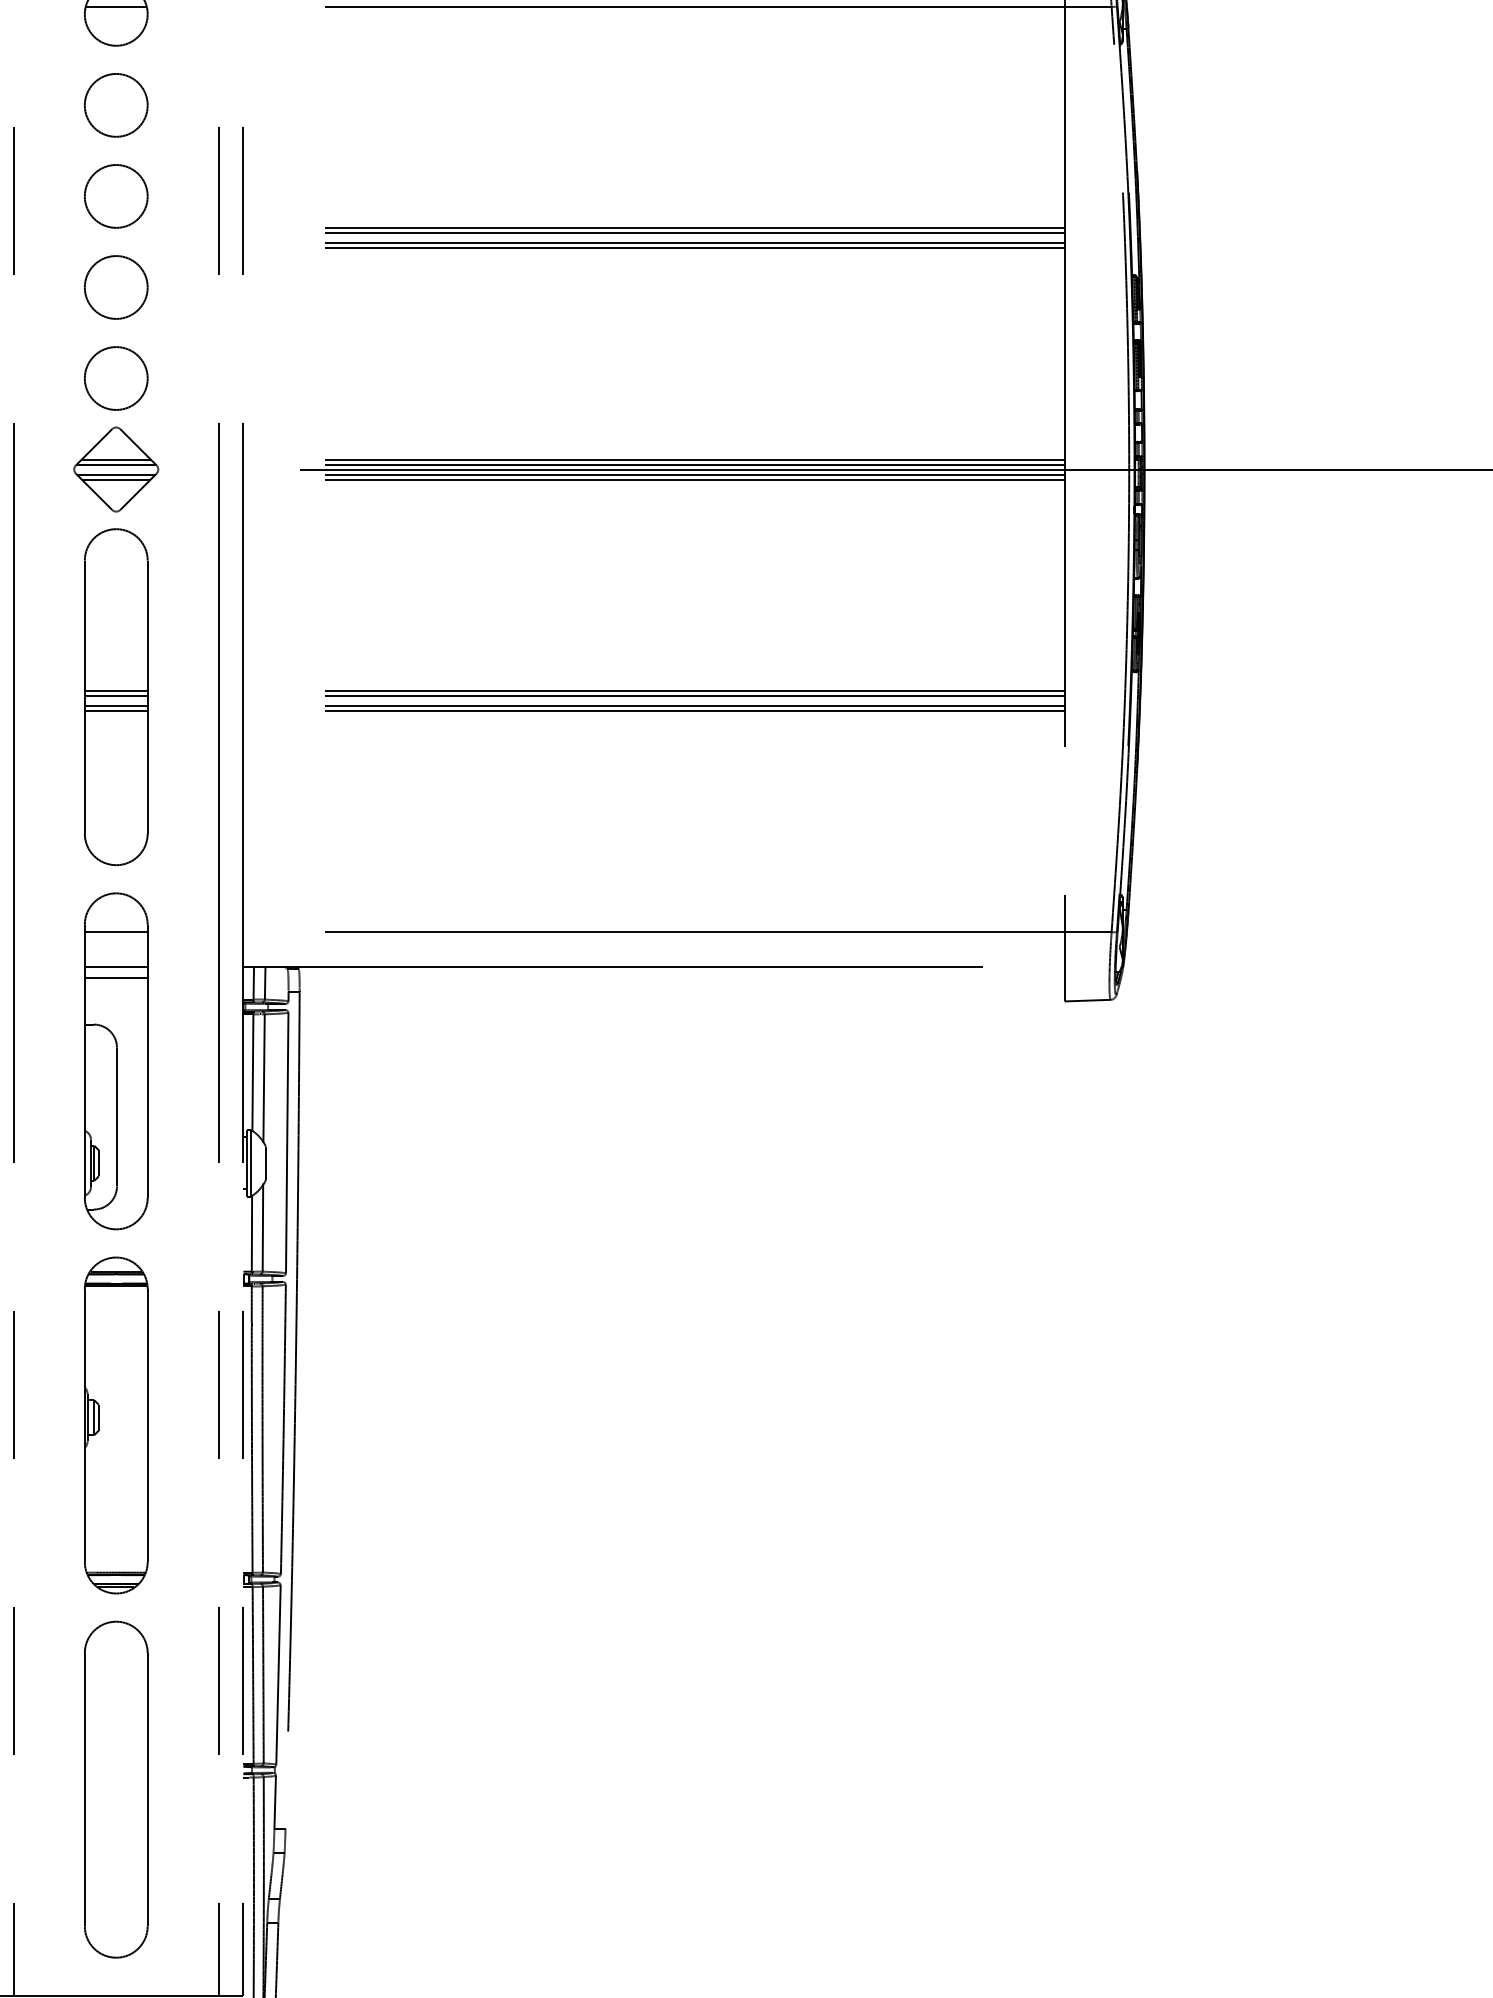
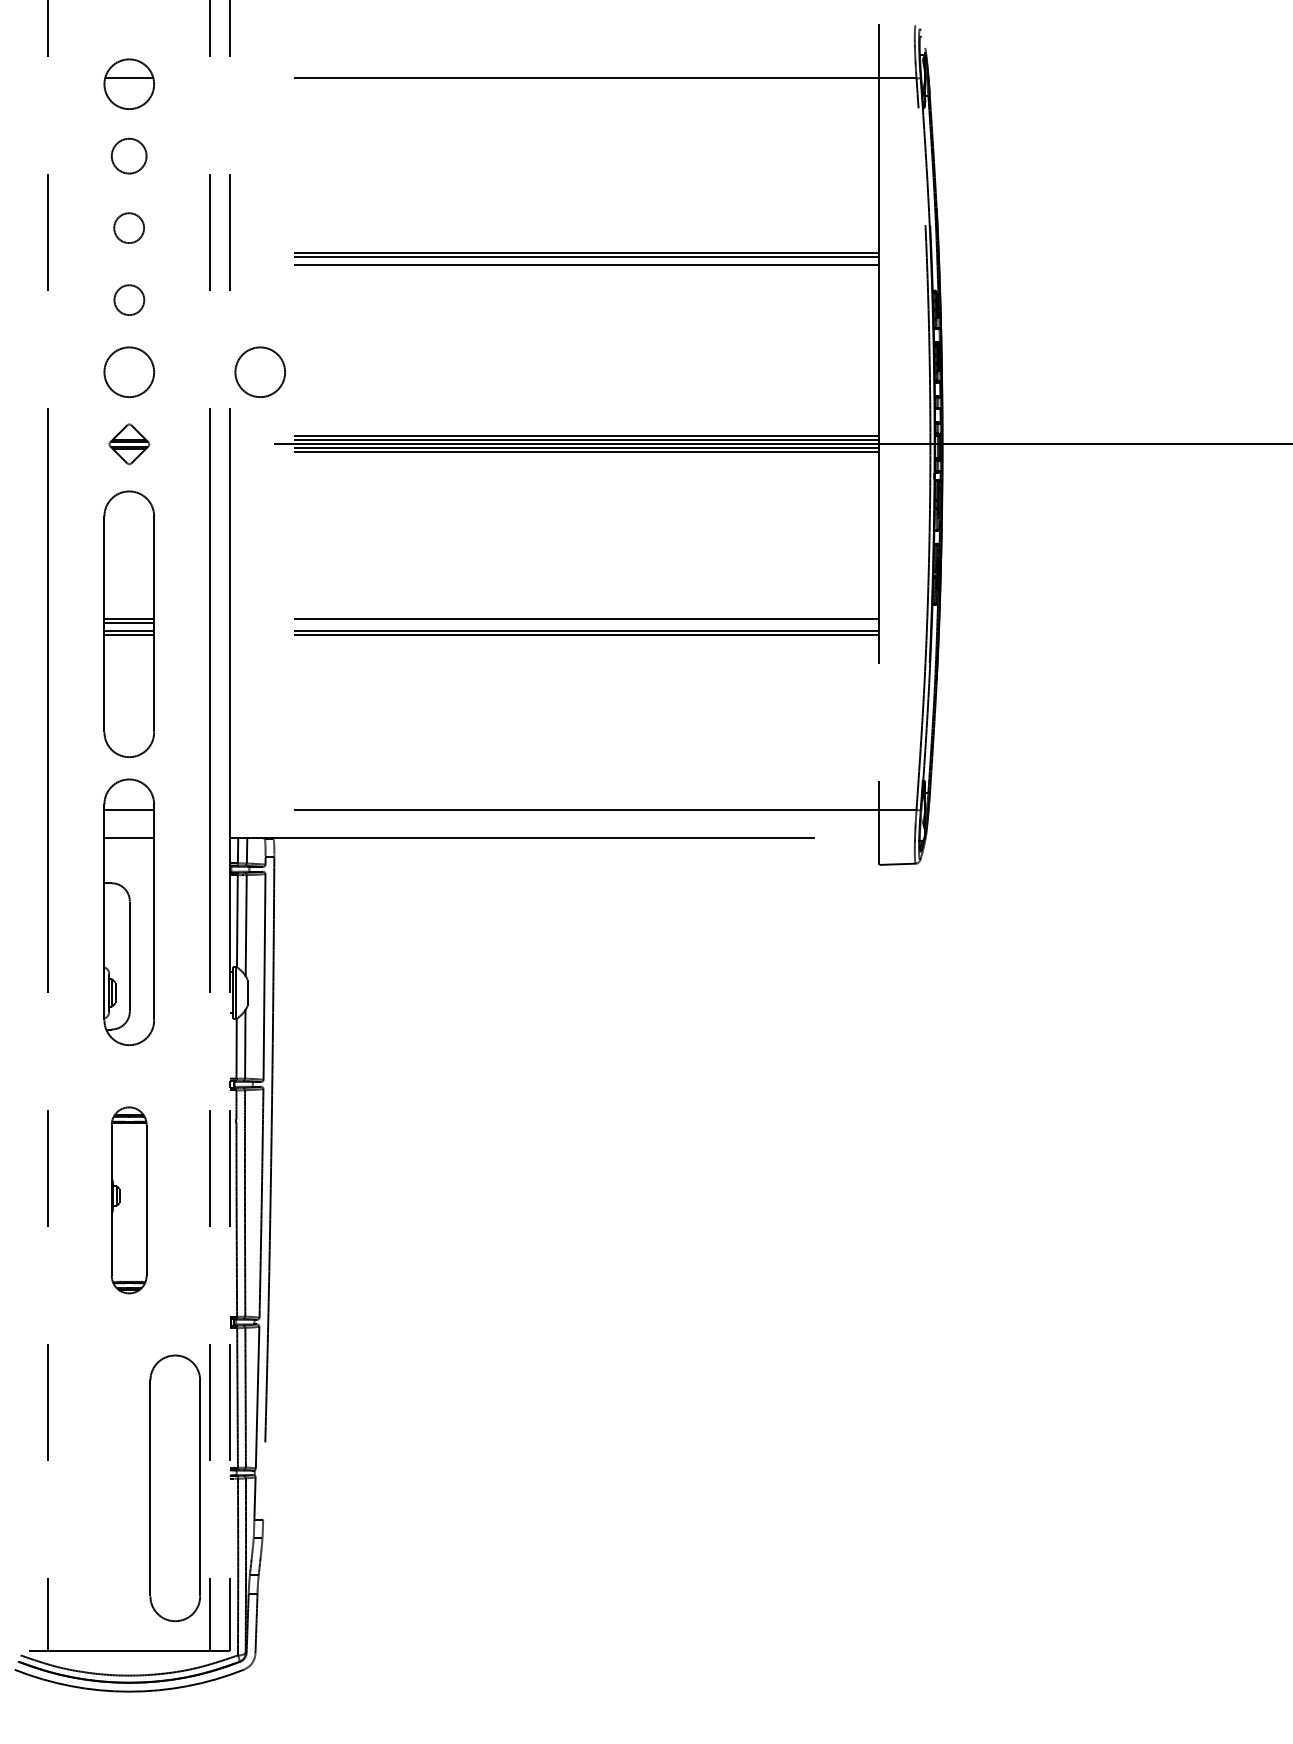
circle: (115, 104) -> (128, 155), size x0.7
circle: (115, 195) -> (128, 227), size x0.6
line: (653, 248) -> (554, 269), removed
circle: (116, 286) -> (129, 299), size x0.6
circle: (282, 377) -> (260, 371), added
part: (116, 469) -> (129, 444), size x0.6
line: (653, 696) -> (554, 623), removed
line: (116, 978) -> (129, 846), removed
part: (115, 1425) -> (128, 1200), size x0.7
part: (115, 1789) -> (174, 1488), moved

